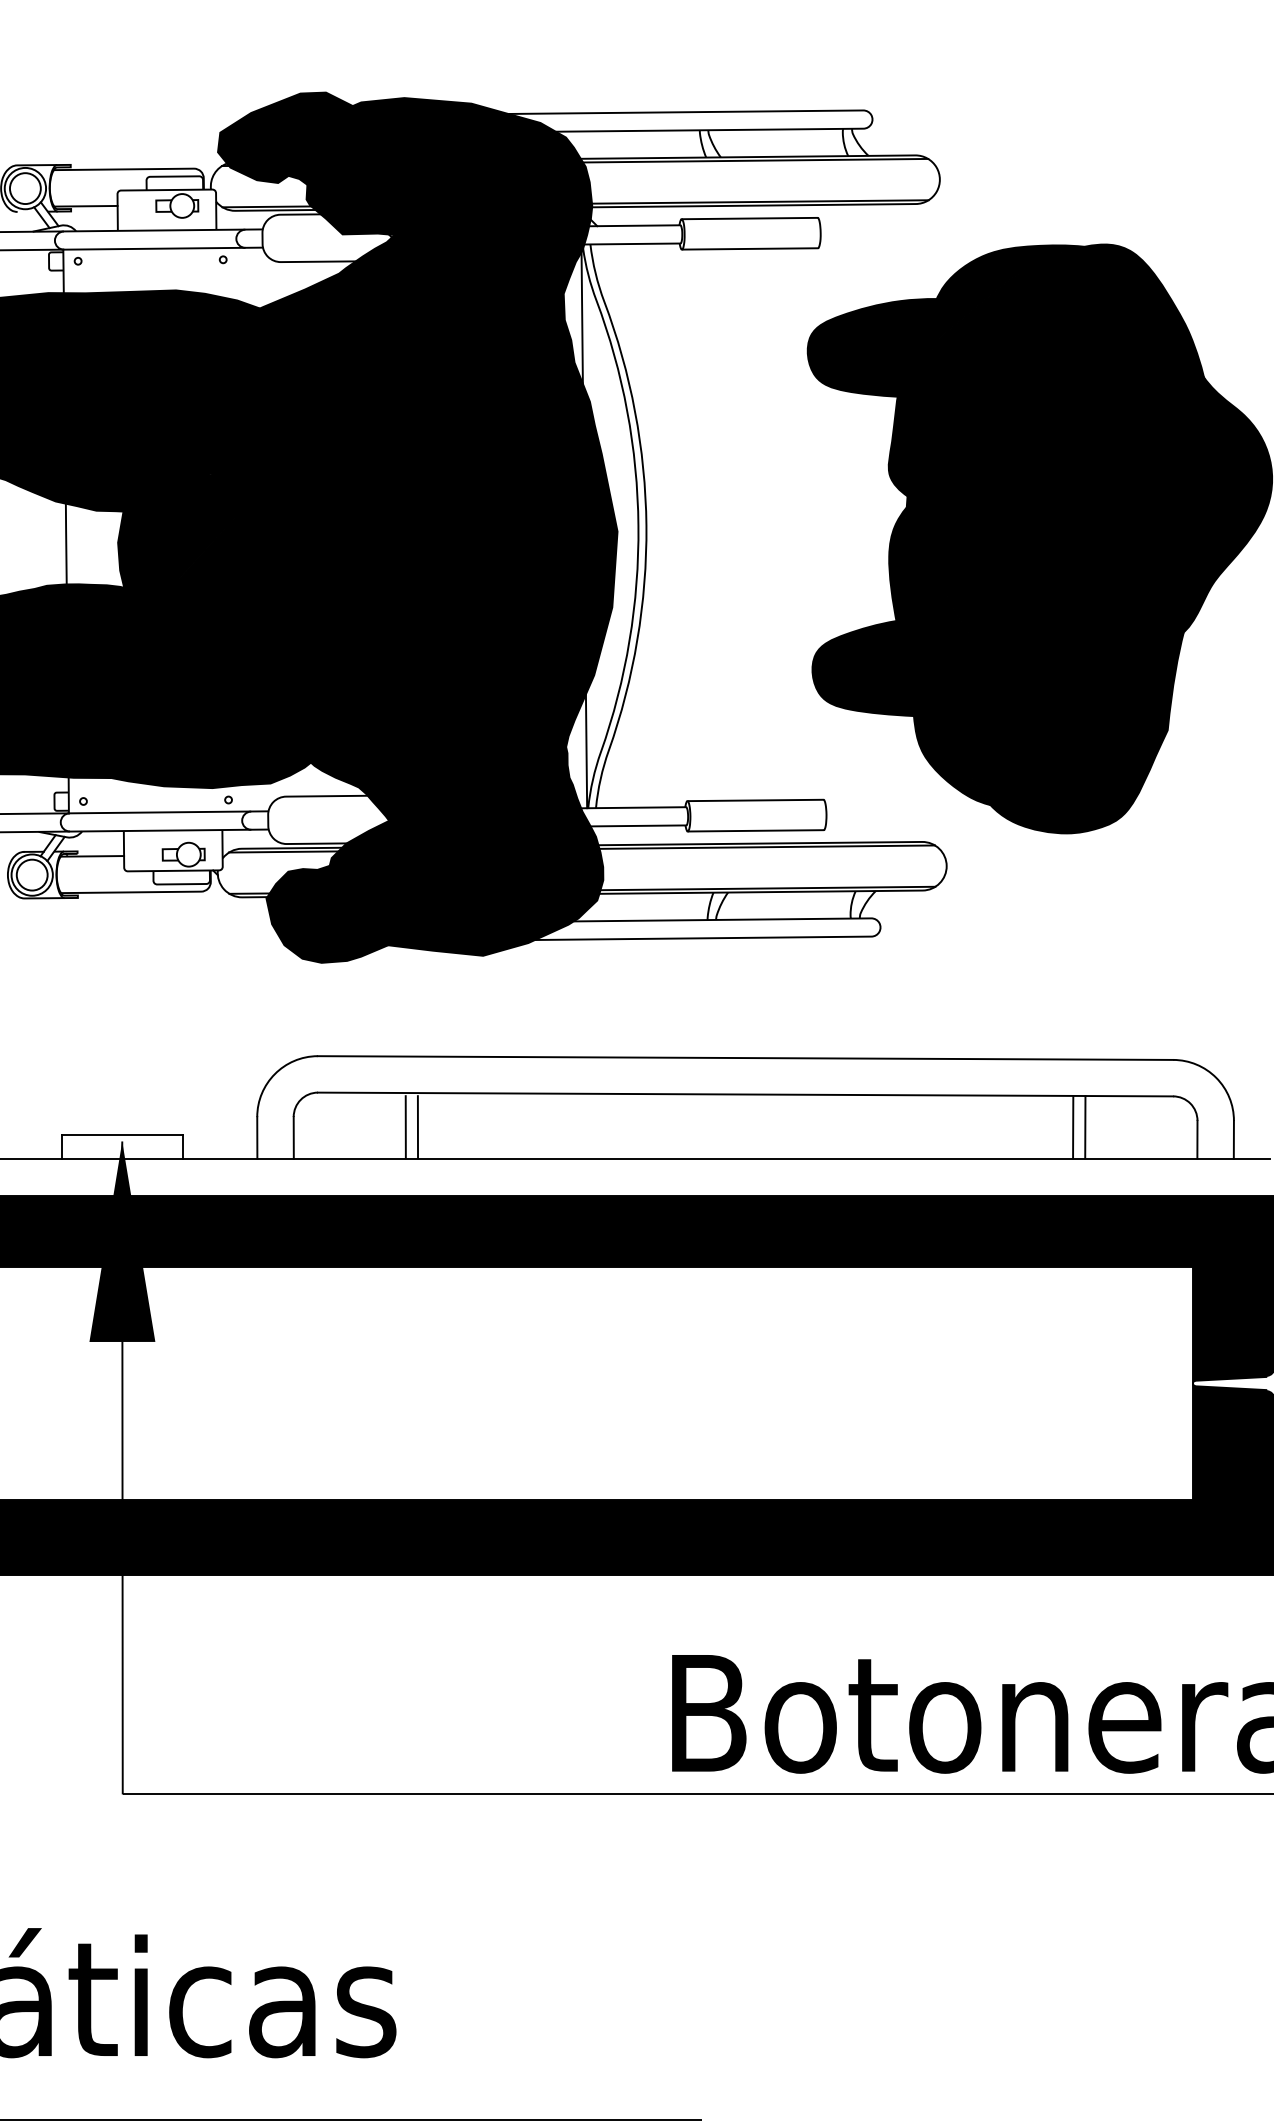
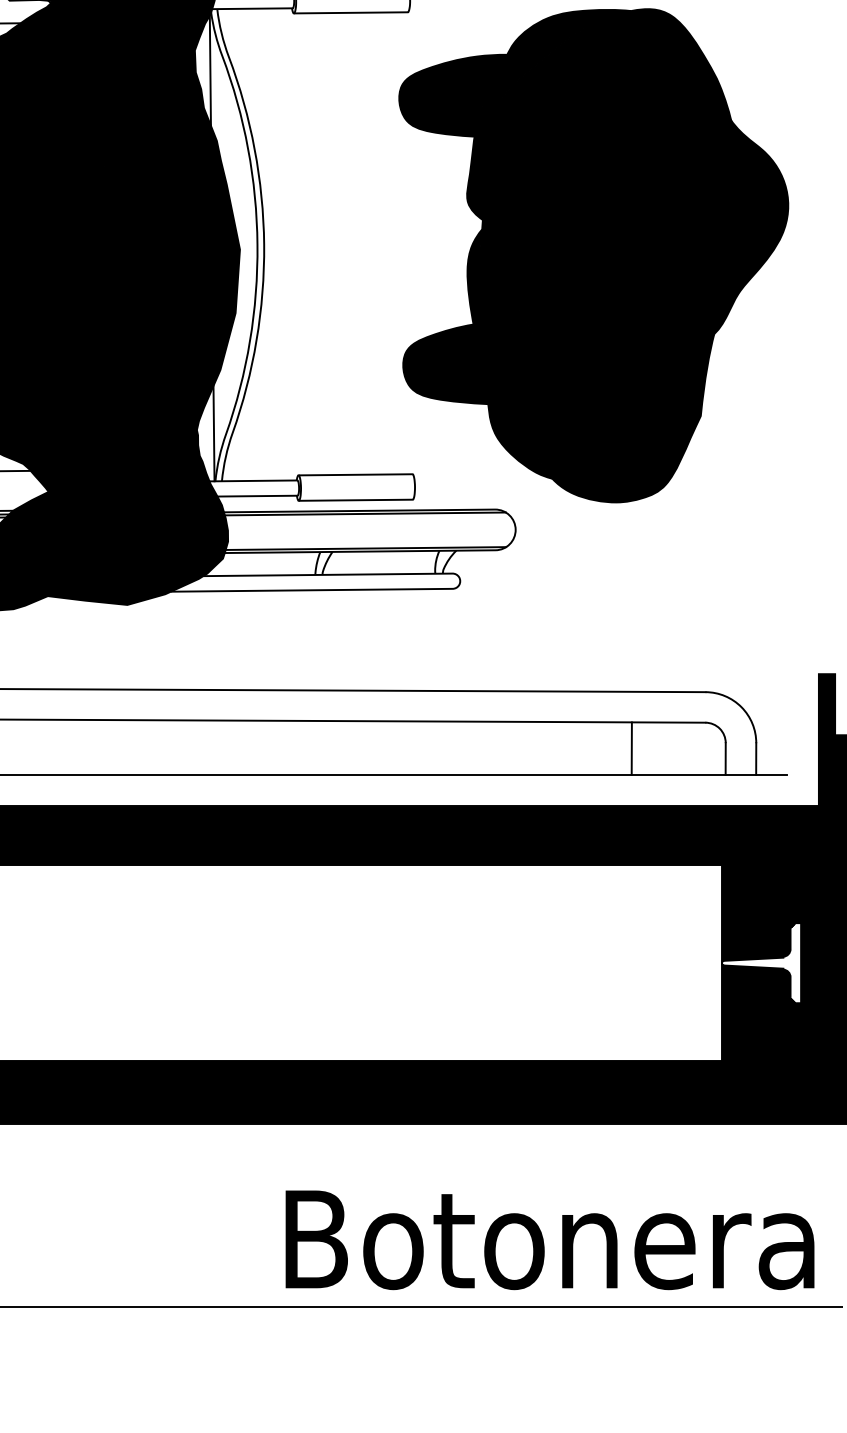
line: (405, 1127) -> (62, 748), removed
line: (417, 1127) -> (72, 748), removed
line: (1073, 1127) -> (621, 748), removed

